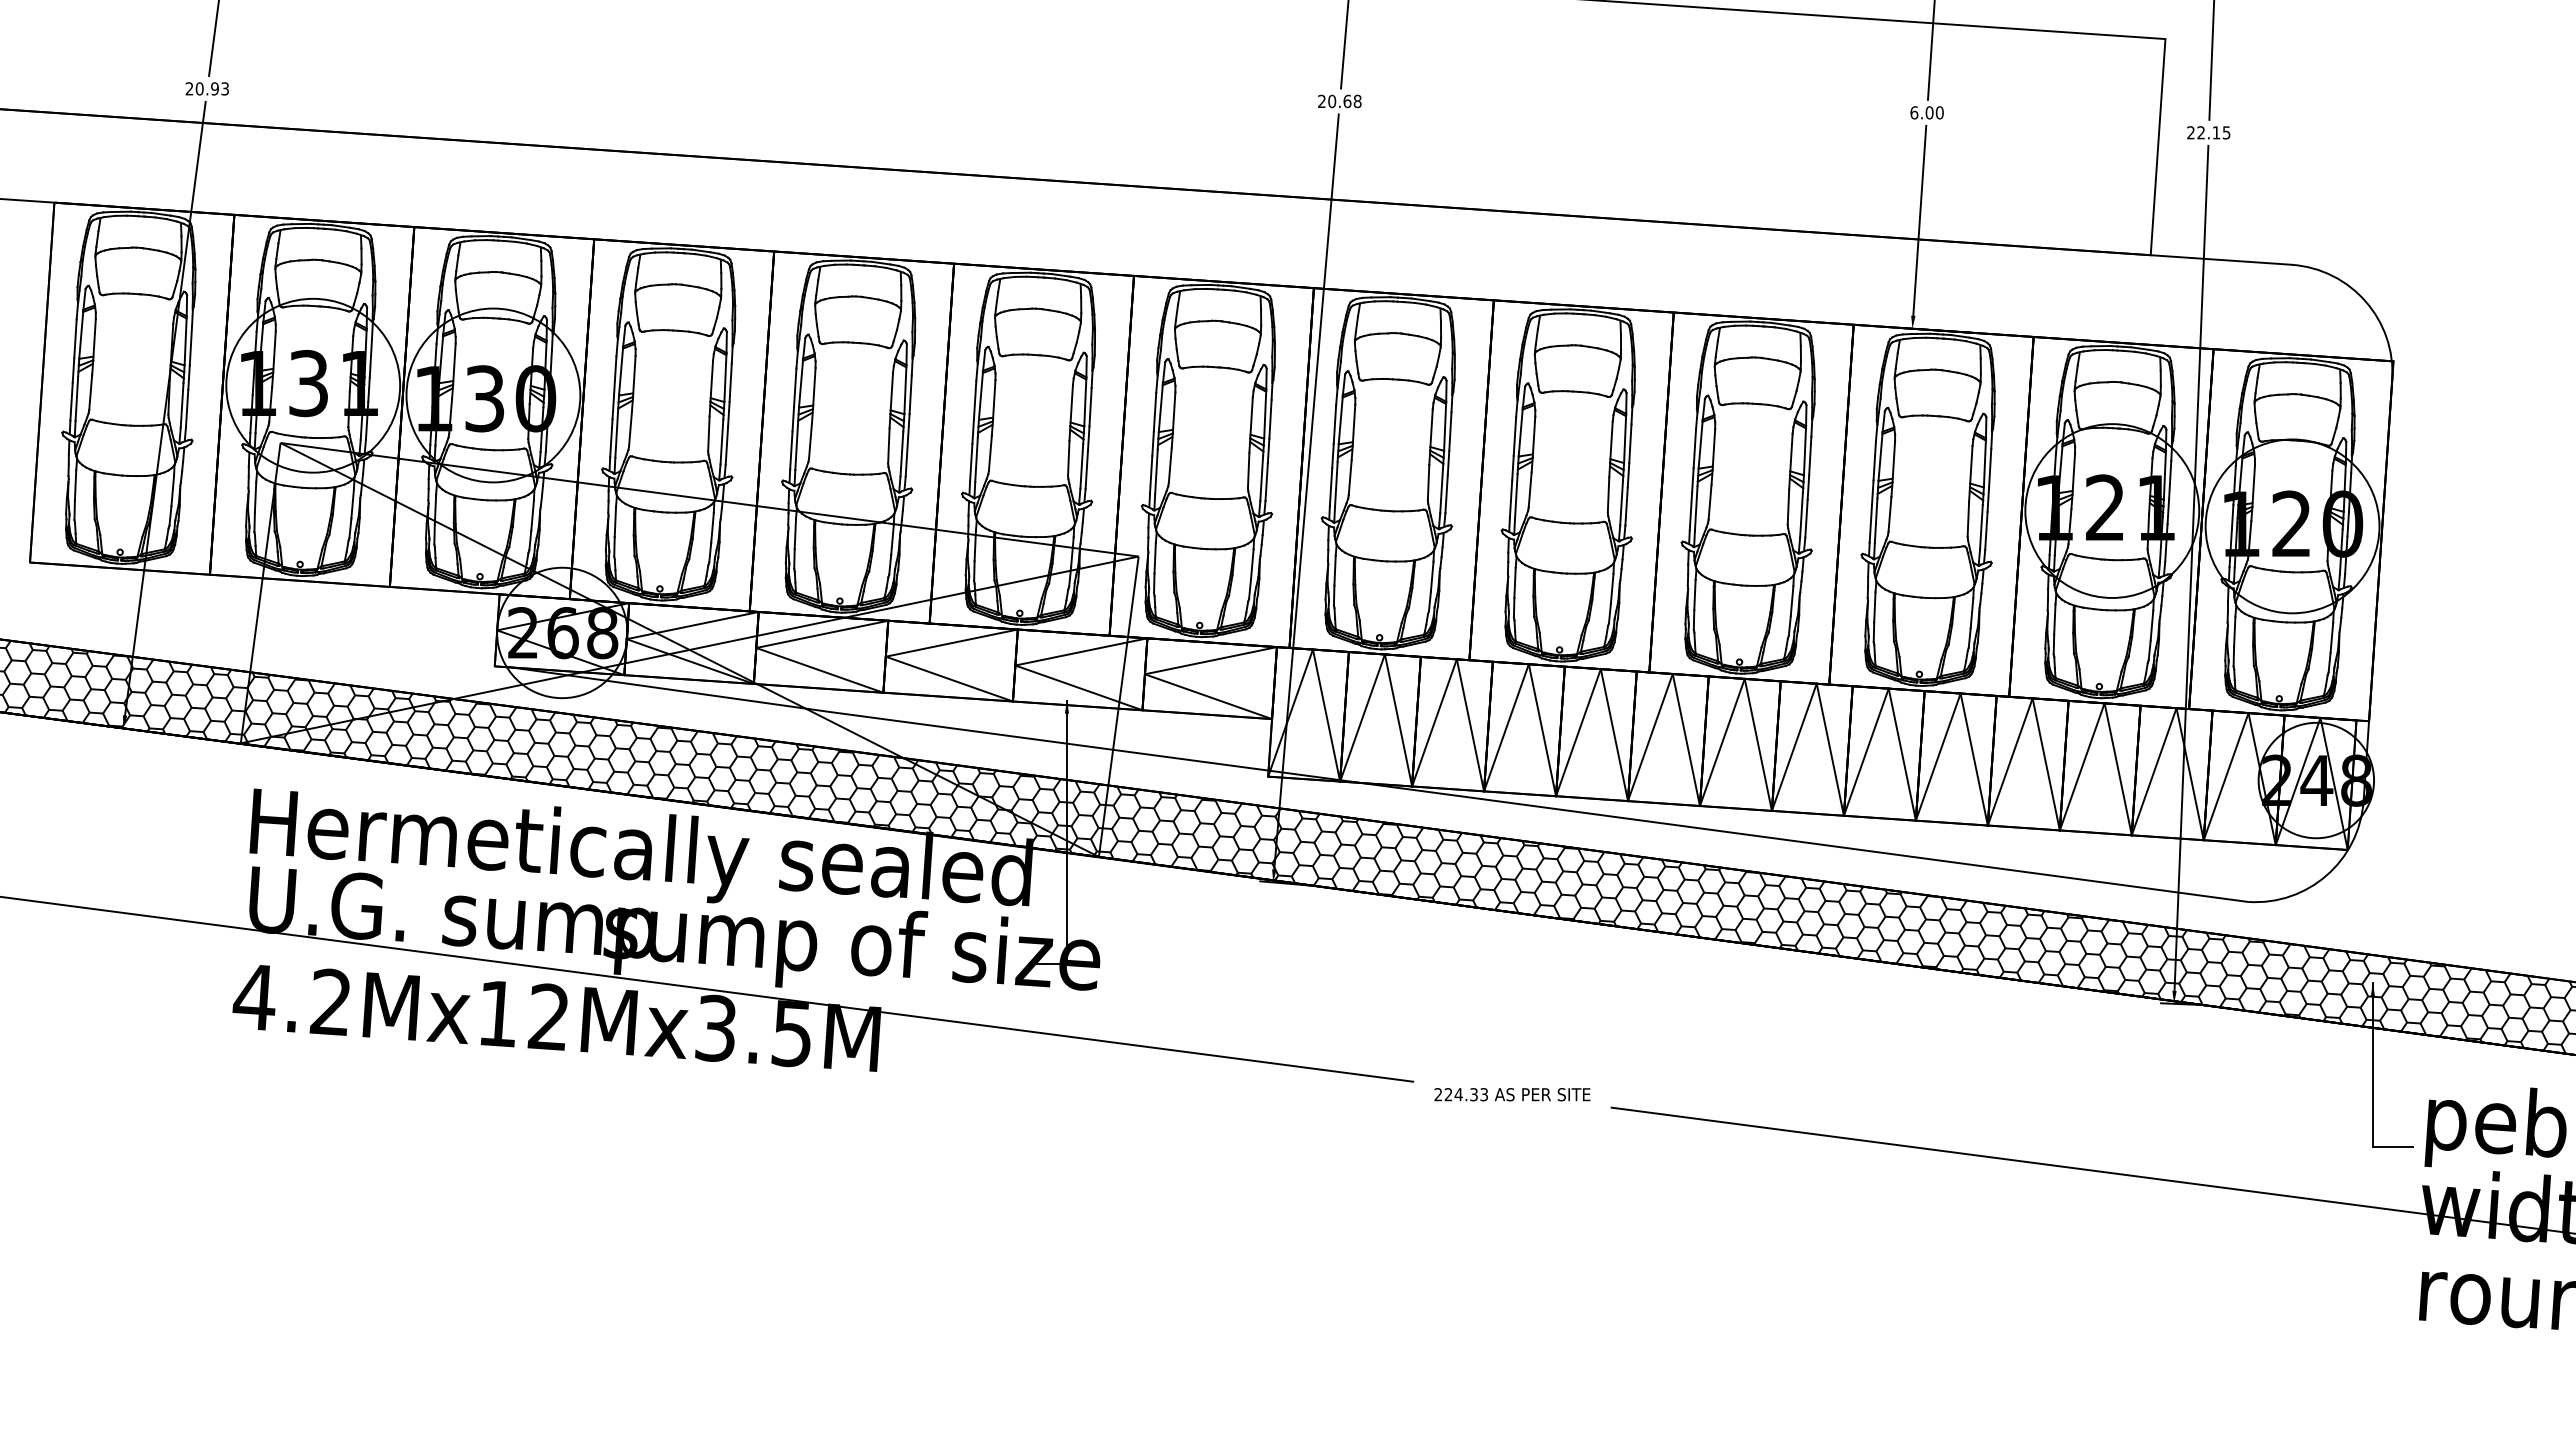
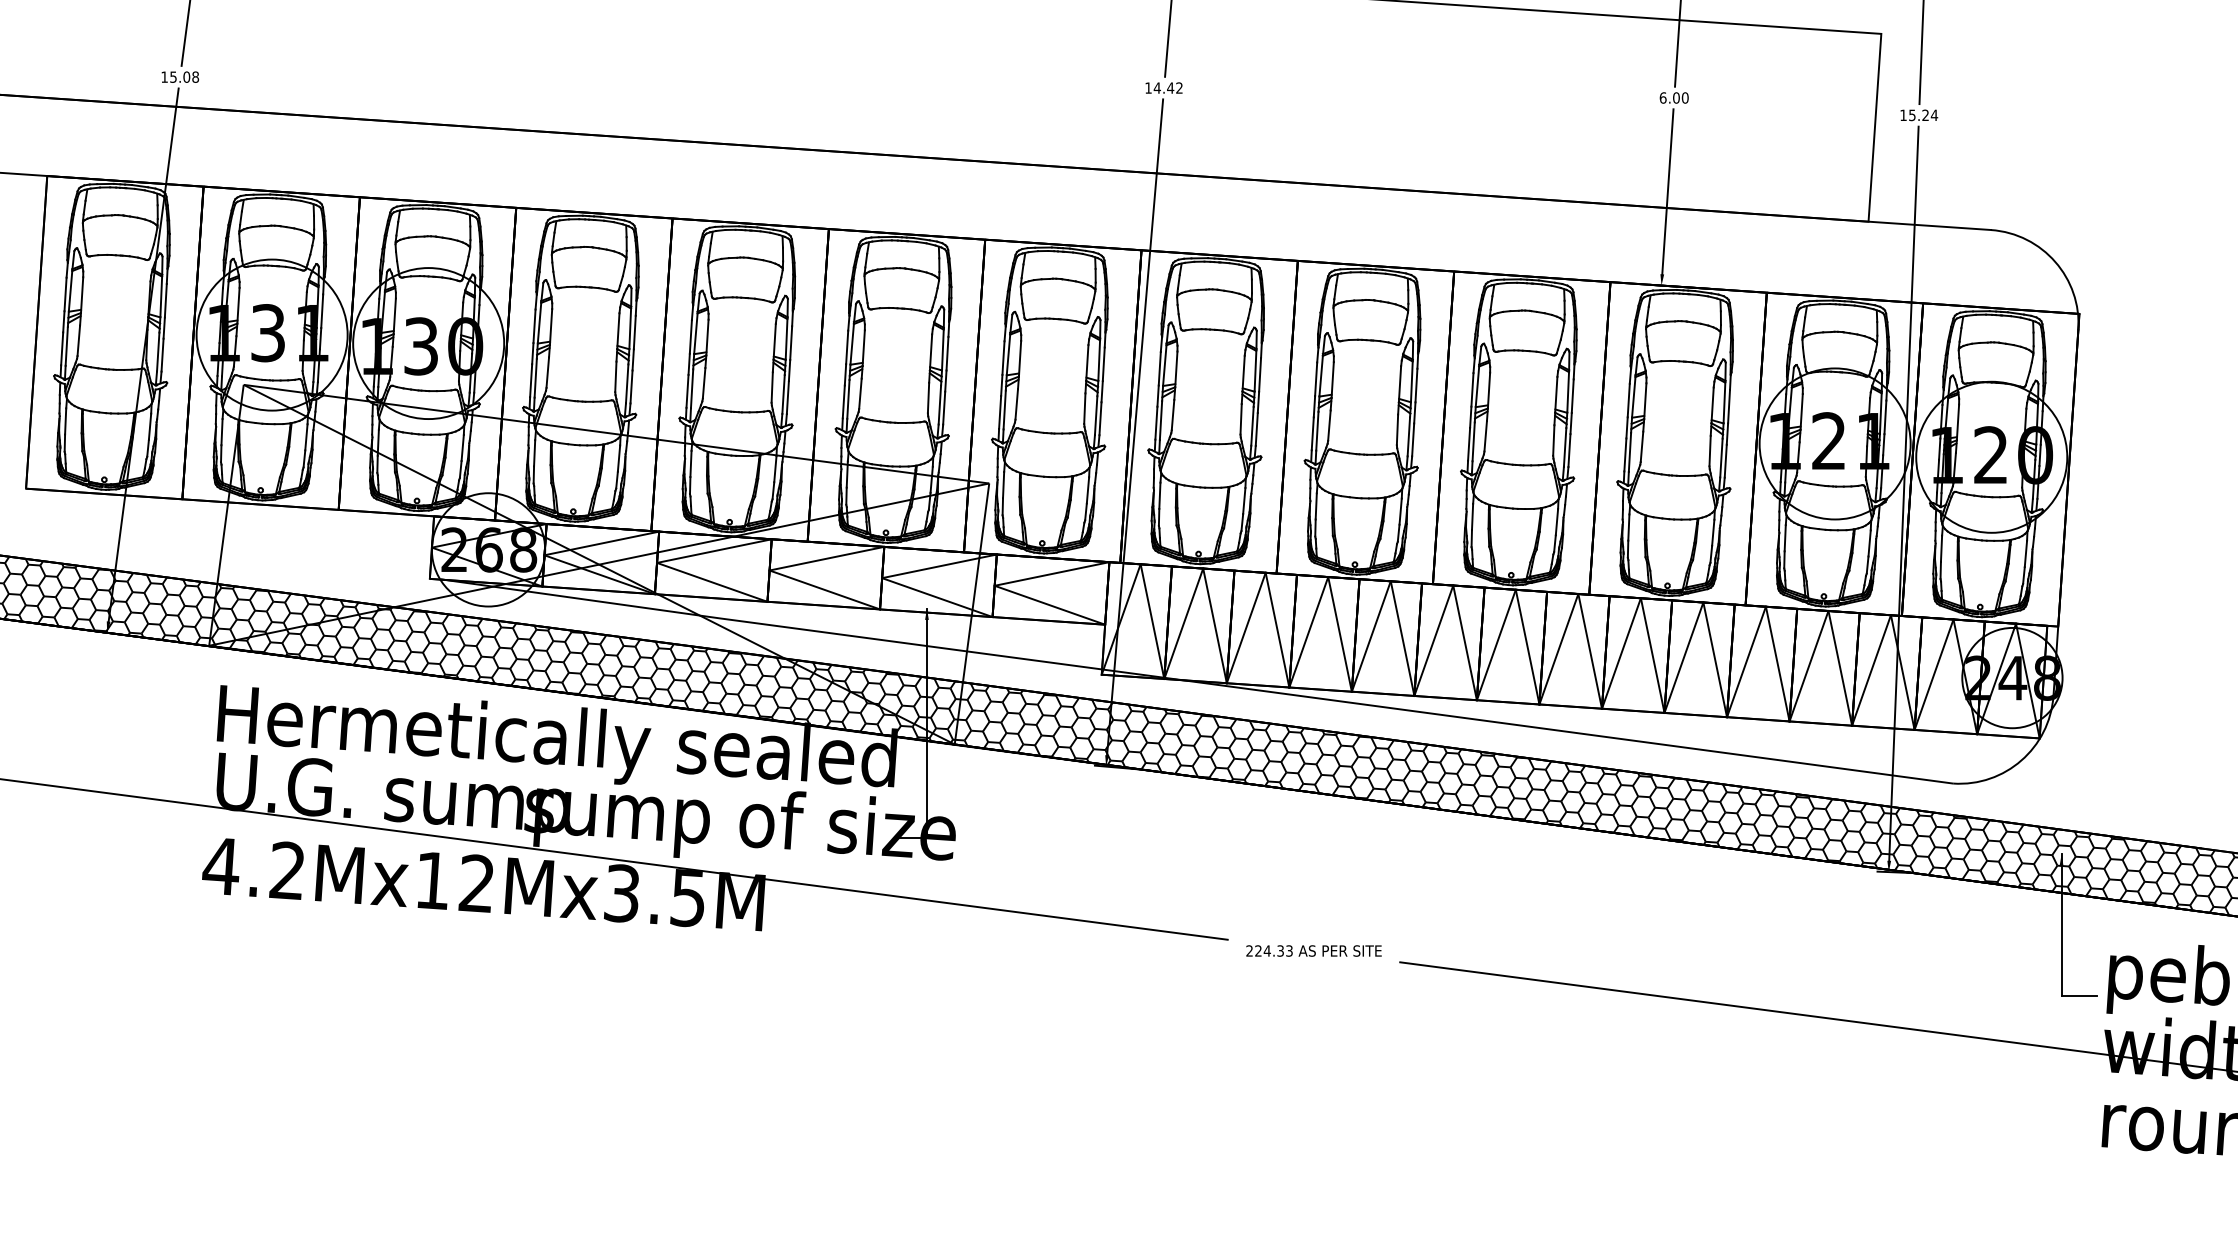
text: (207, 88) -> (180, 76), 20.93 -> 15.08
text: (1339, 101) -> (1163, 88), 20.68 -> 14.42
text: (2208, 132) -> (1918, 115), 22.15 -> 15.24

